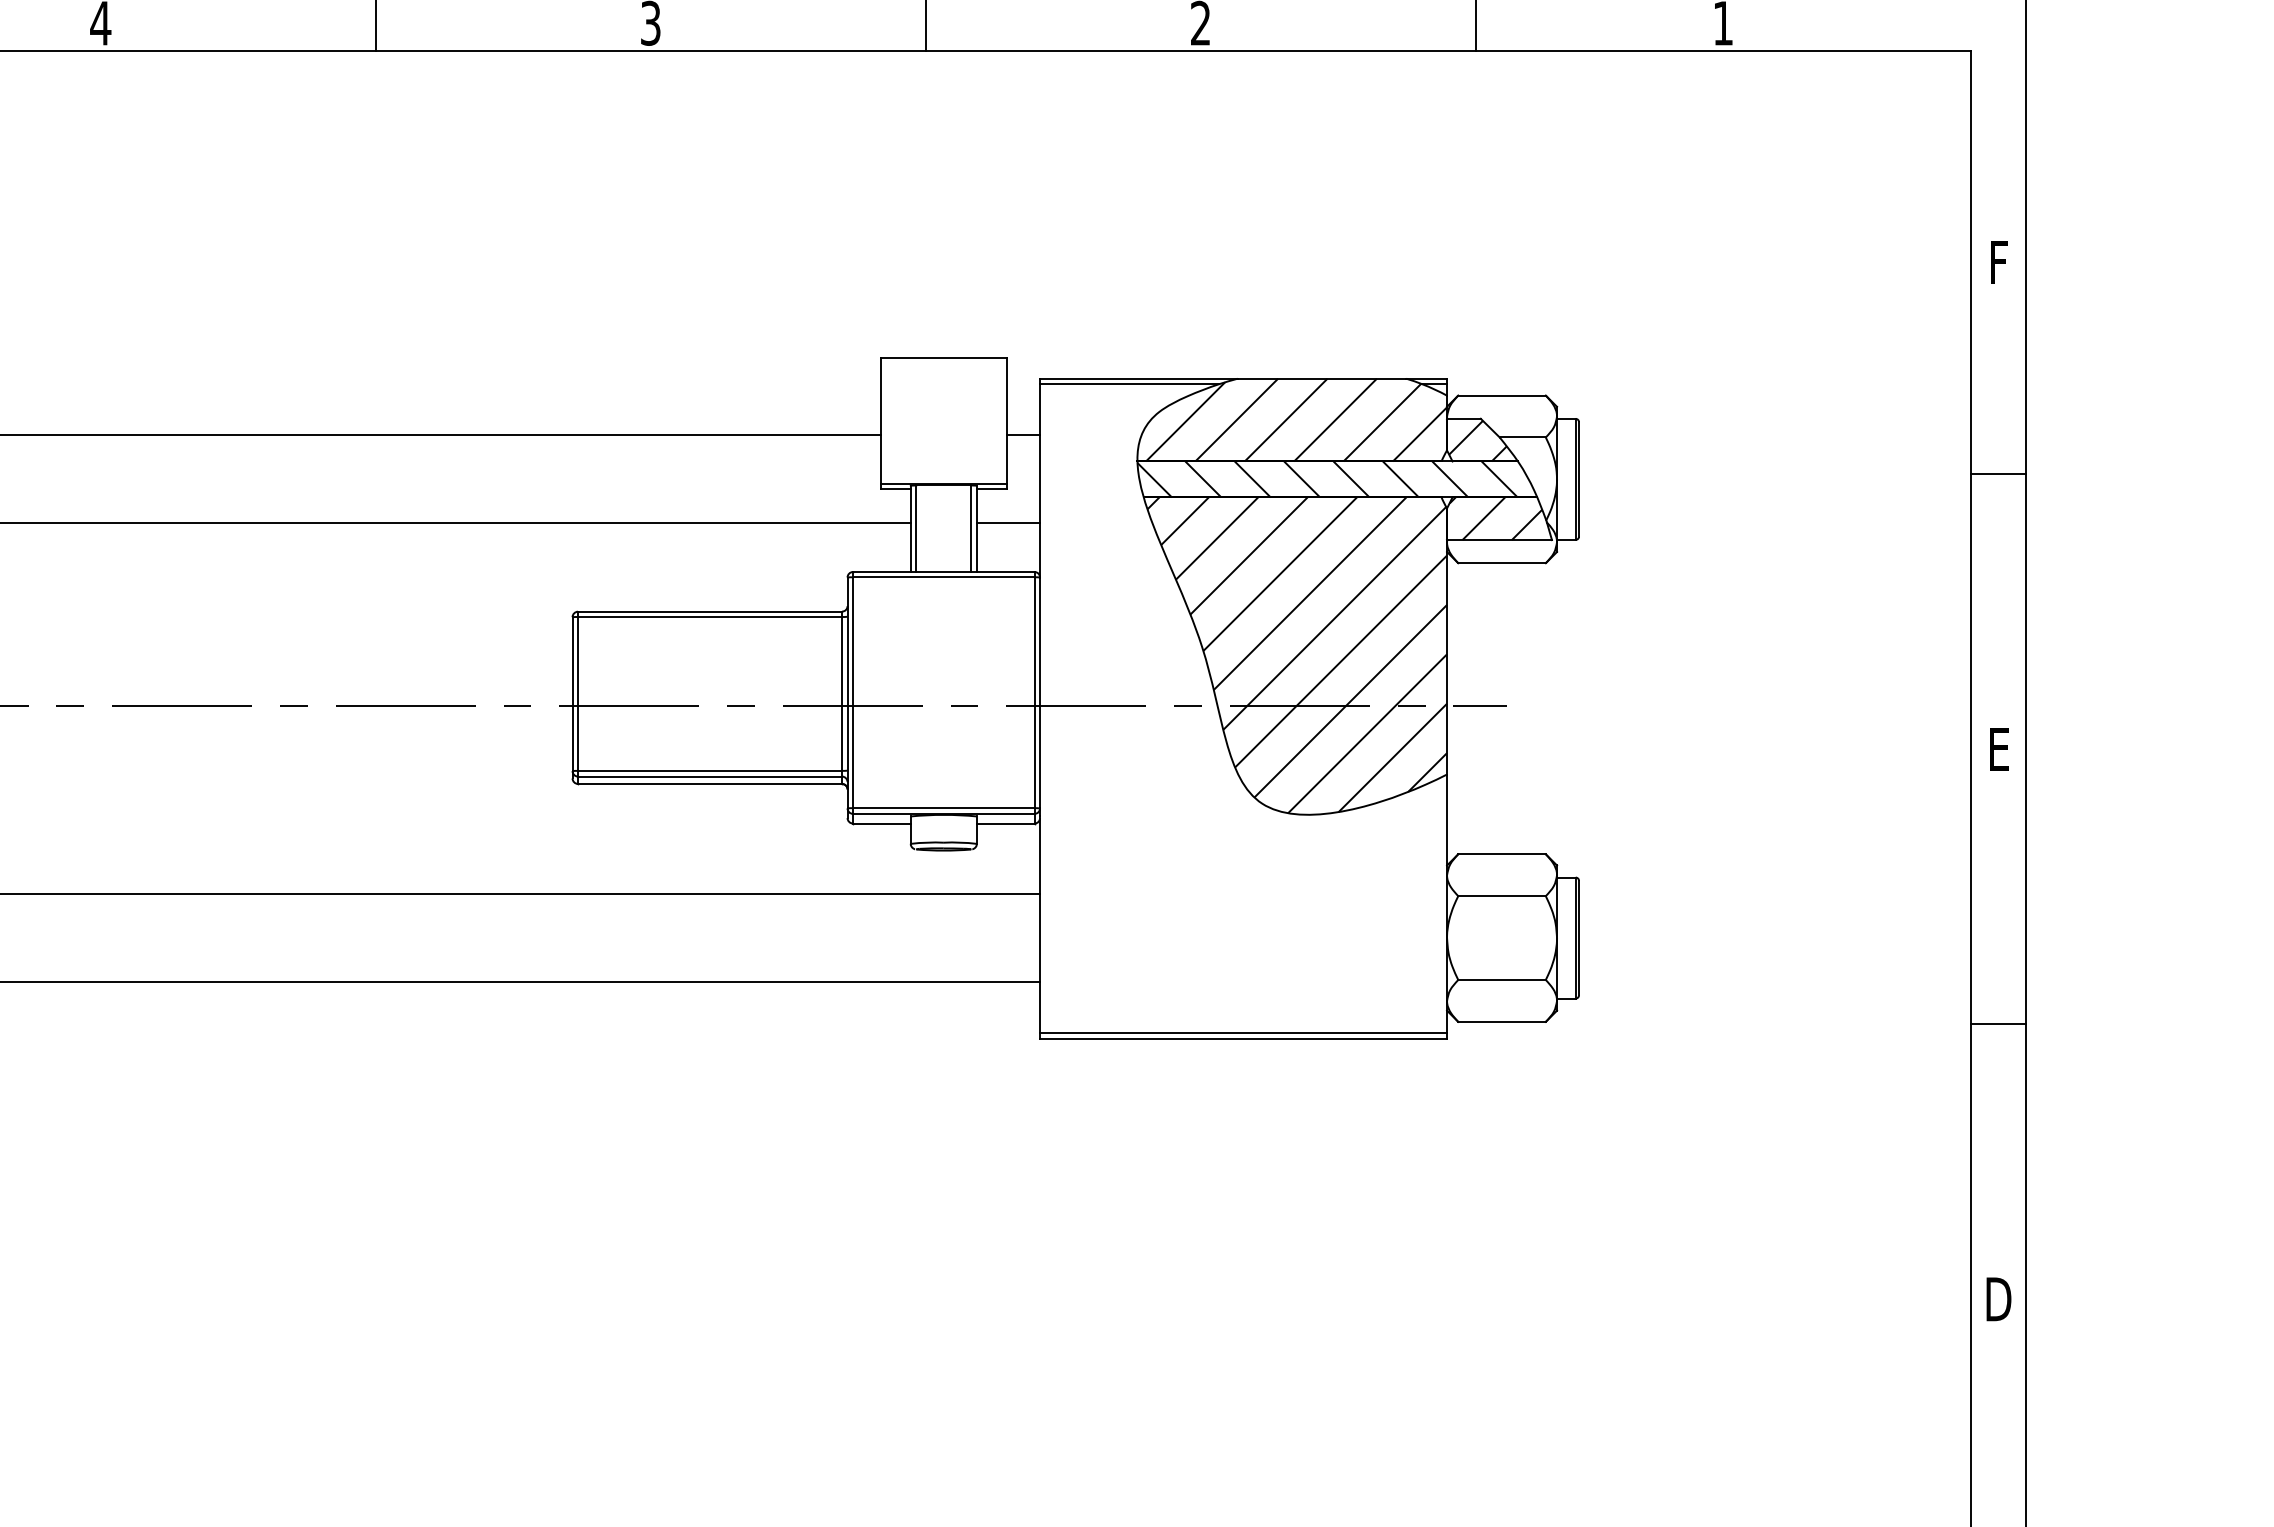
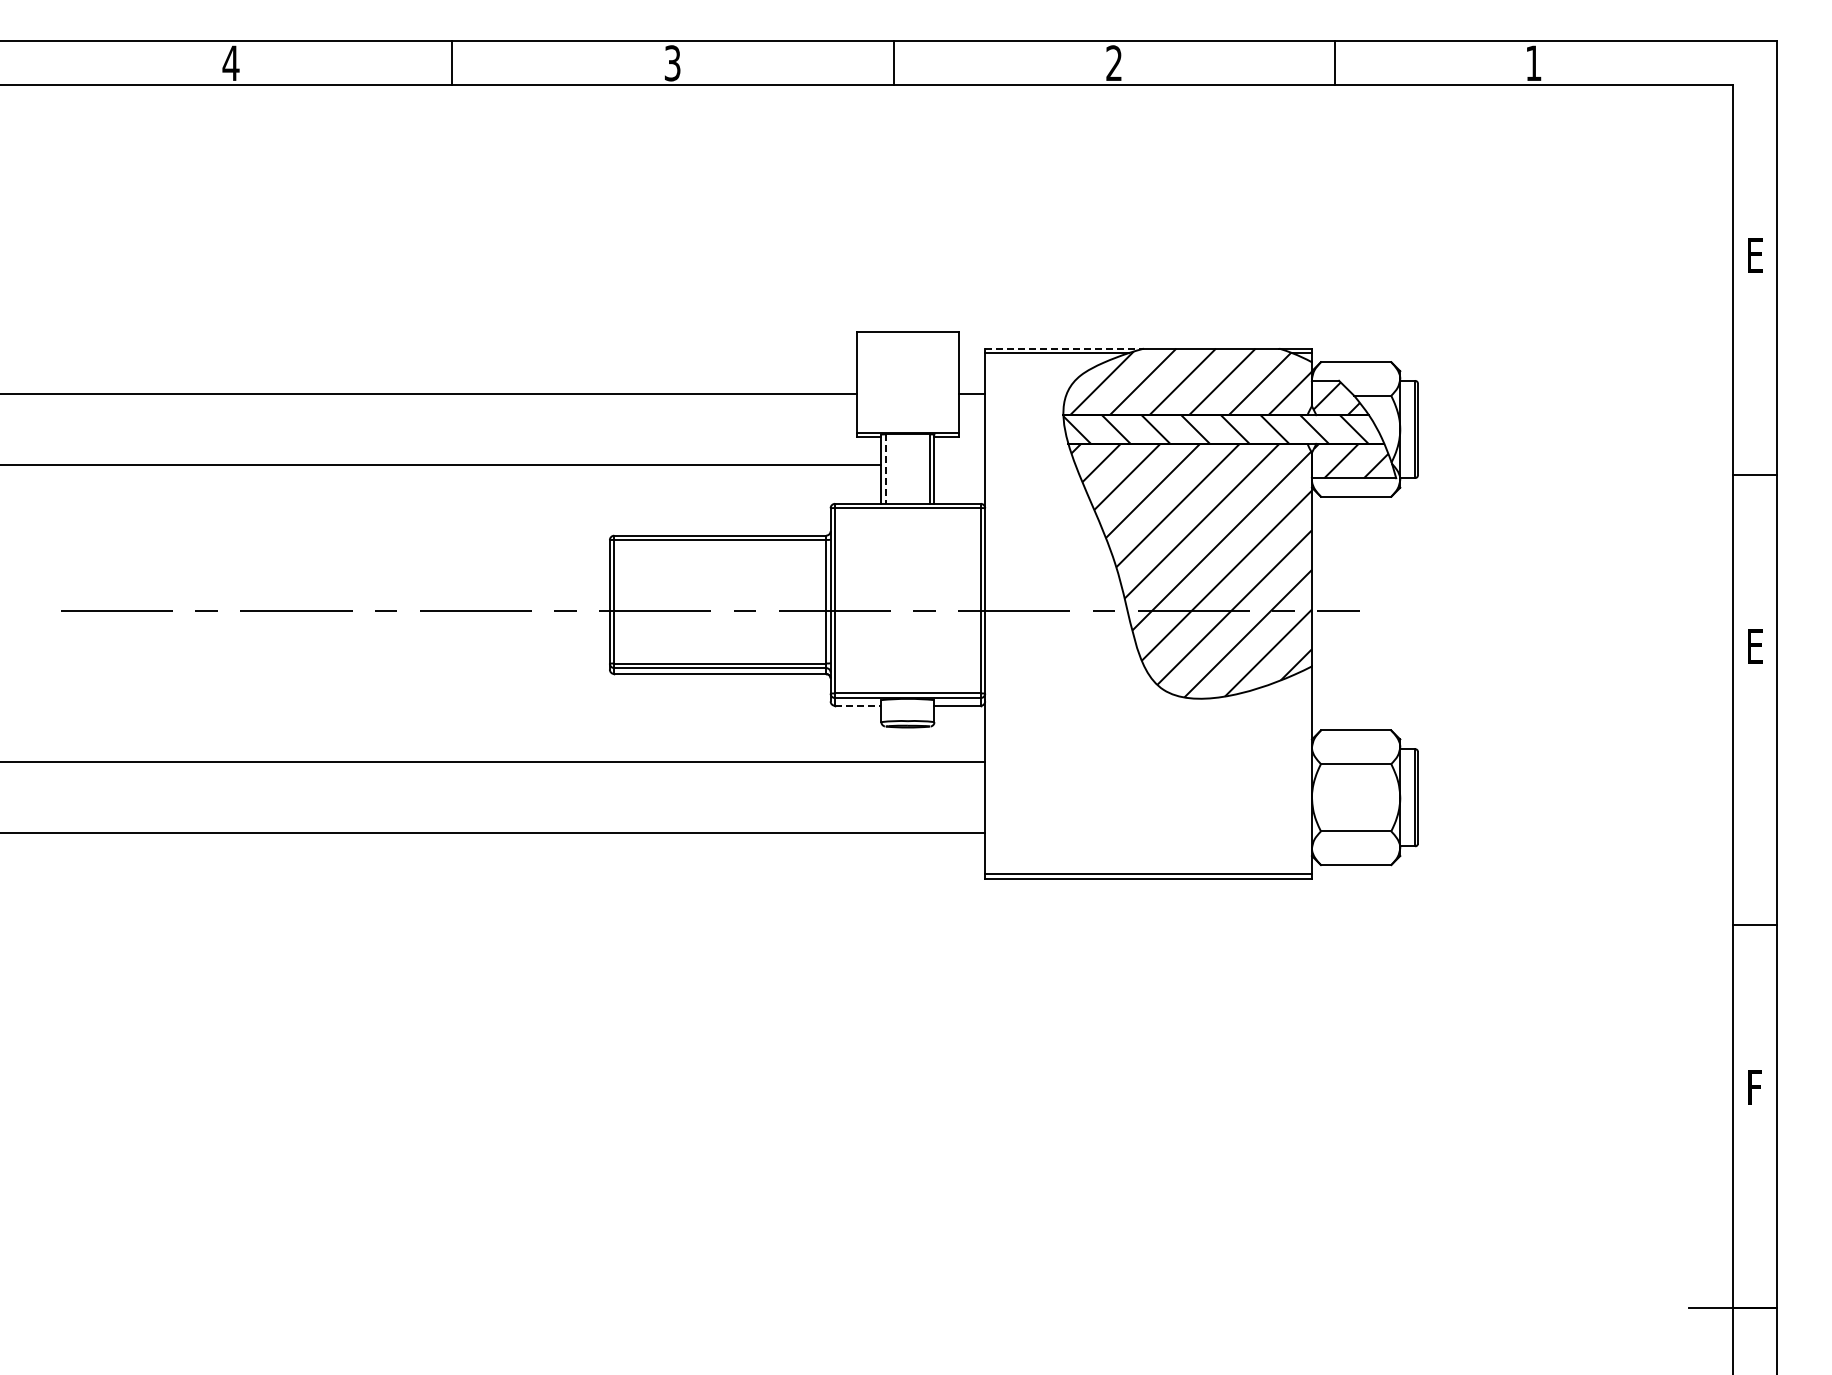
text: (2000, 262) -> (1756, 255), F -> E
line: (1140, 378) -> (1065, 348), solid -> dashed
line: (1998, 474) -> (1754, 475), moved
line: (1008, 523) -> (959, 464), removed
line: (915, 529) -> (885, 469), solid -> dashed
line: (882, 823) -> (858, 705), solid -> dashed
line: (1998, 1023) -> (1754, 924), moved
text: (1998, 1298) -> (1754, 1087), D -> F

